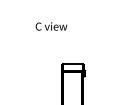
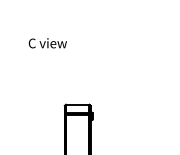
text: (51, 26) -> (47, 43), moved

